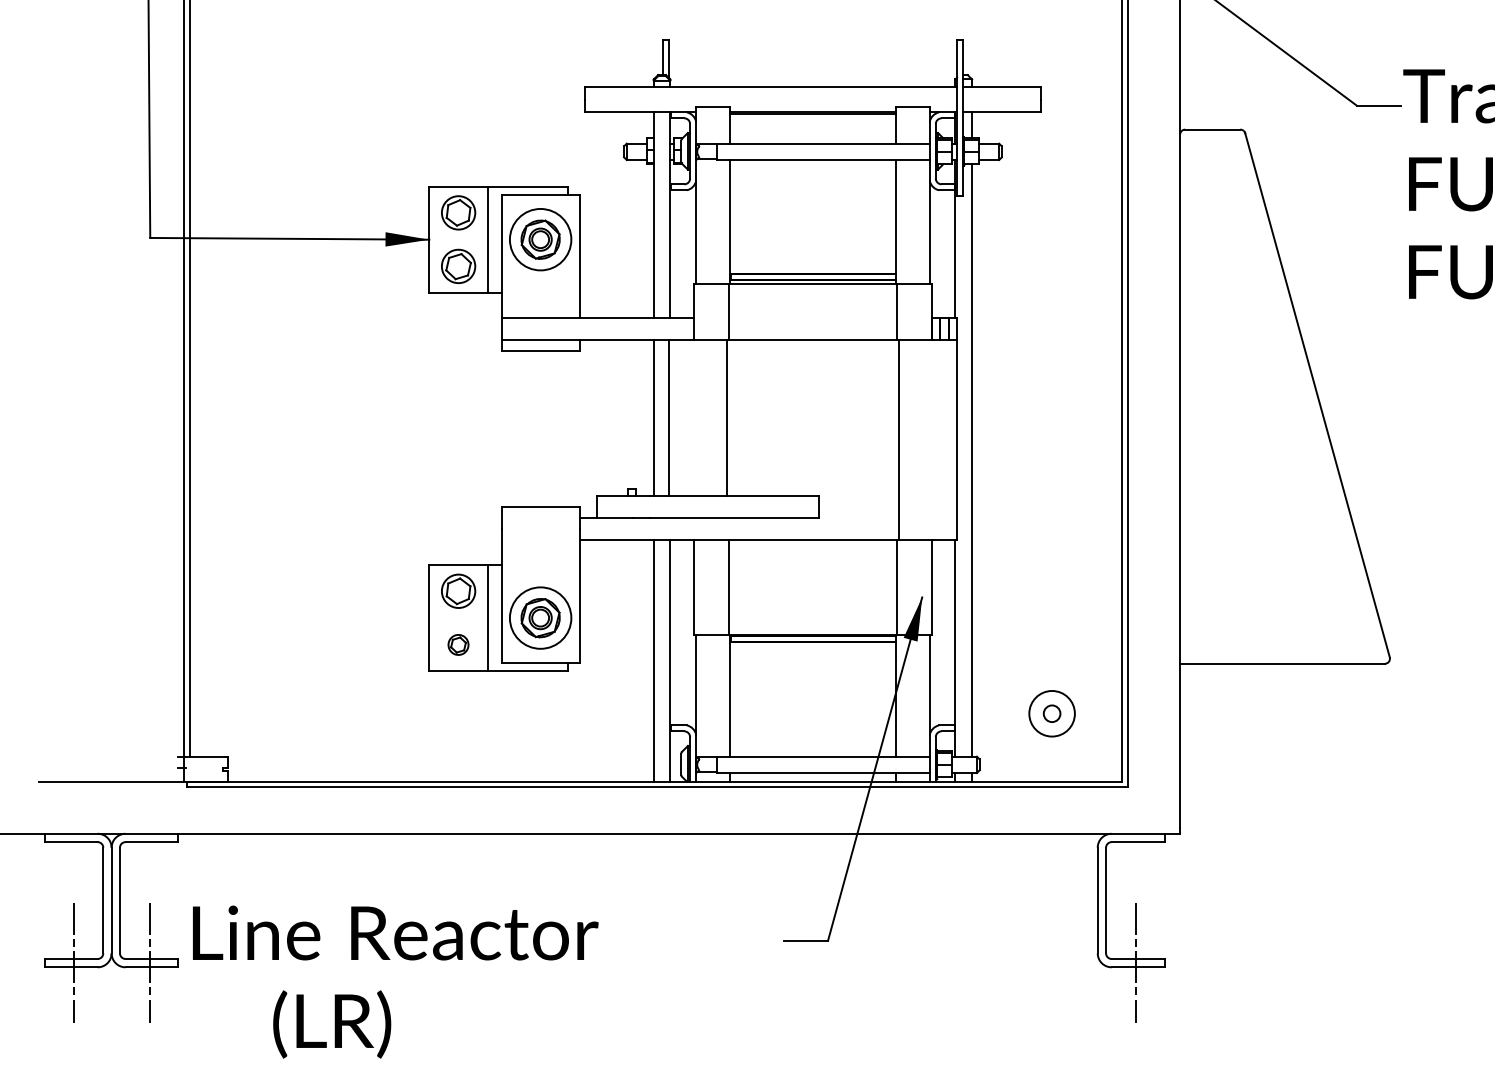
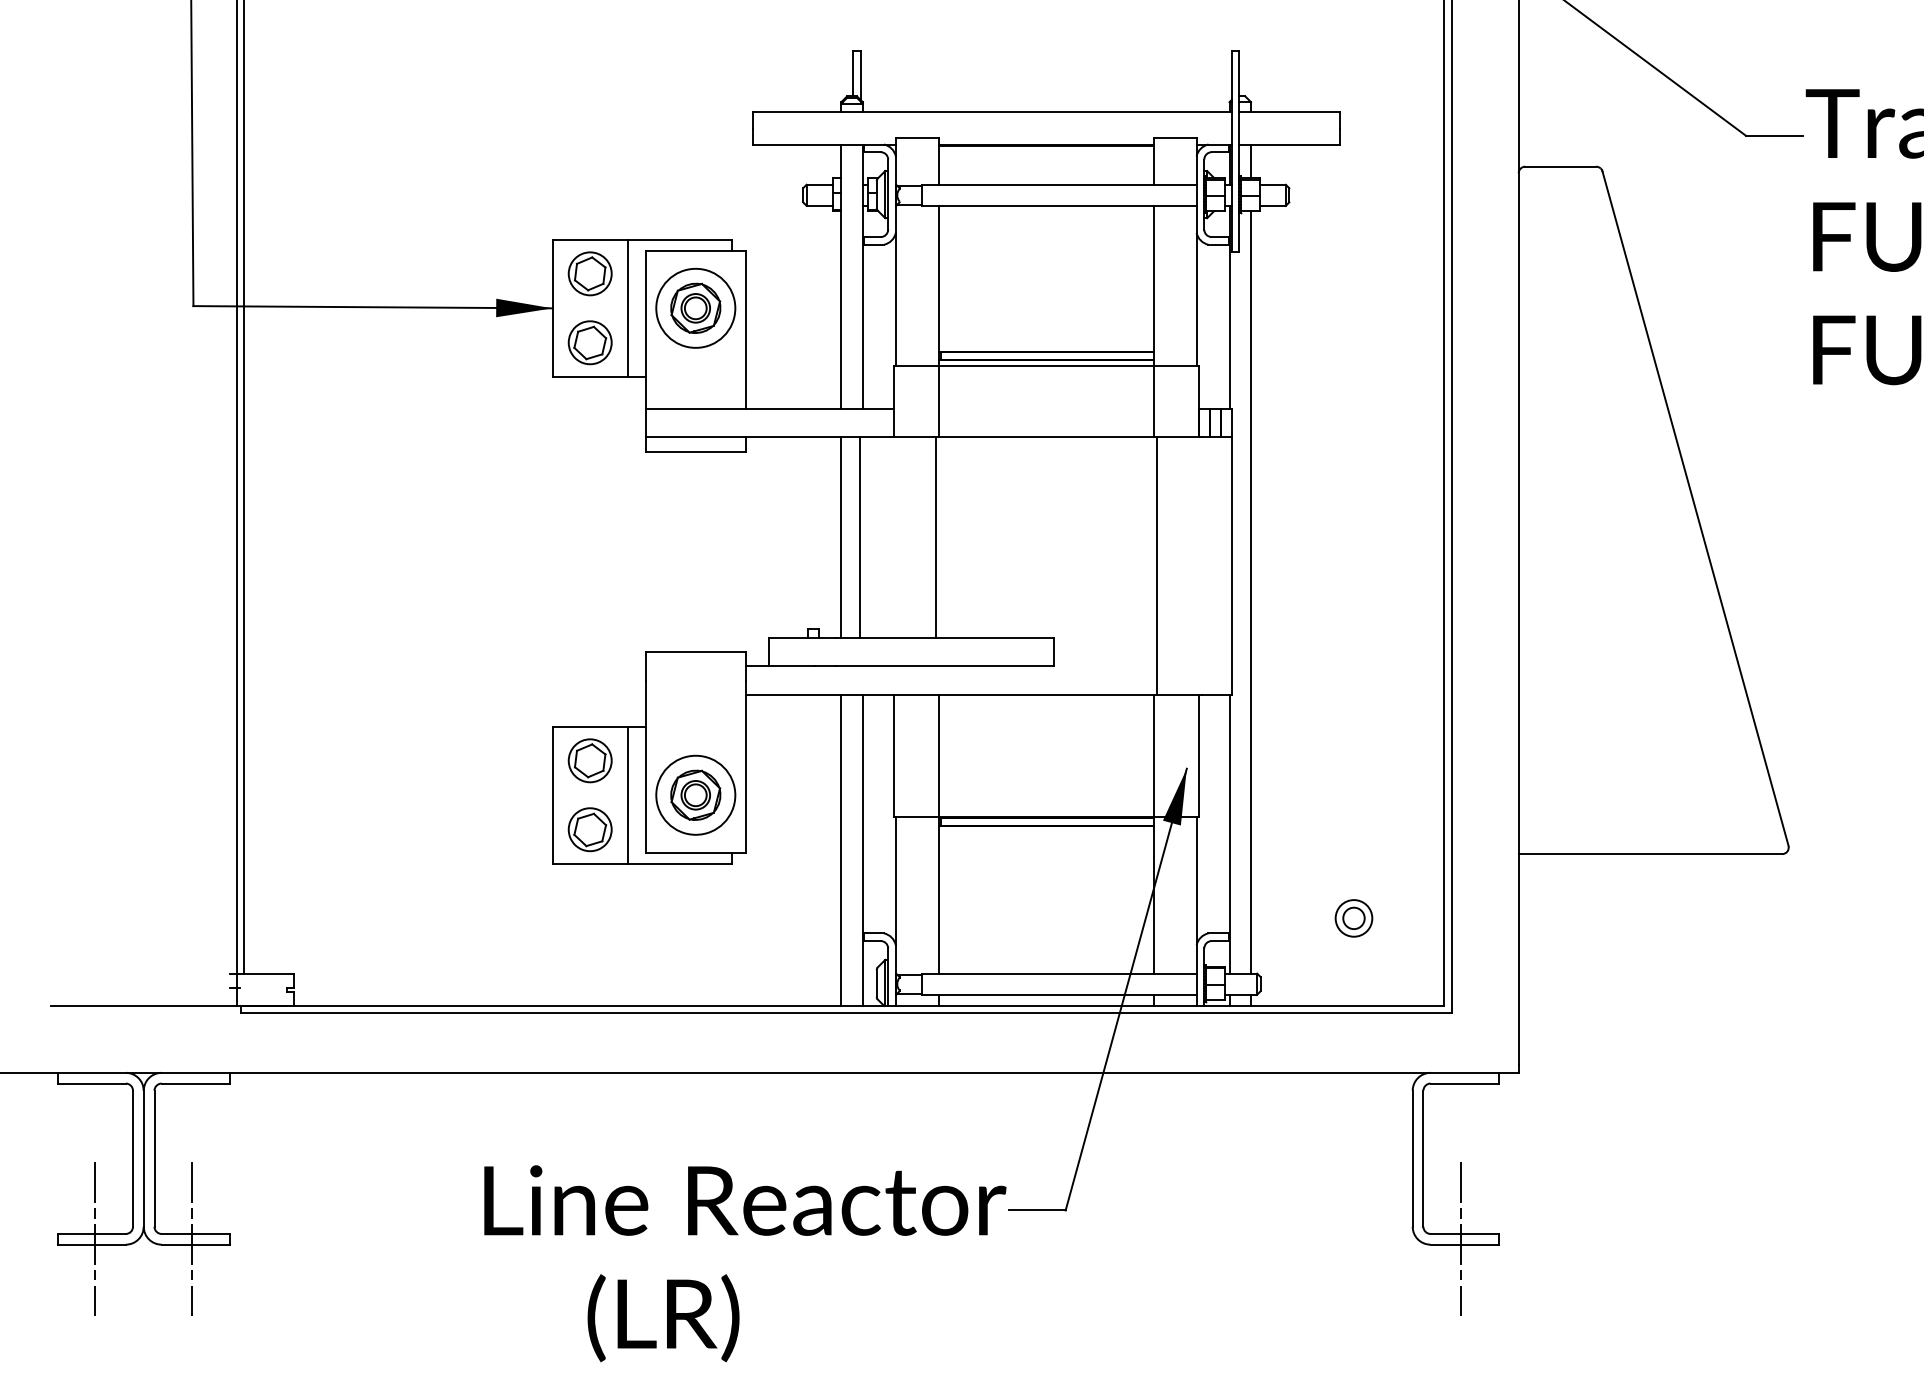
part: (458, 644) -> (589, 829), size x1.67
circle: (1051, 713) -> (1353, 918), size x0.62
text: (395, 981) -> (745, 1263), moved

